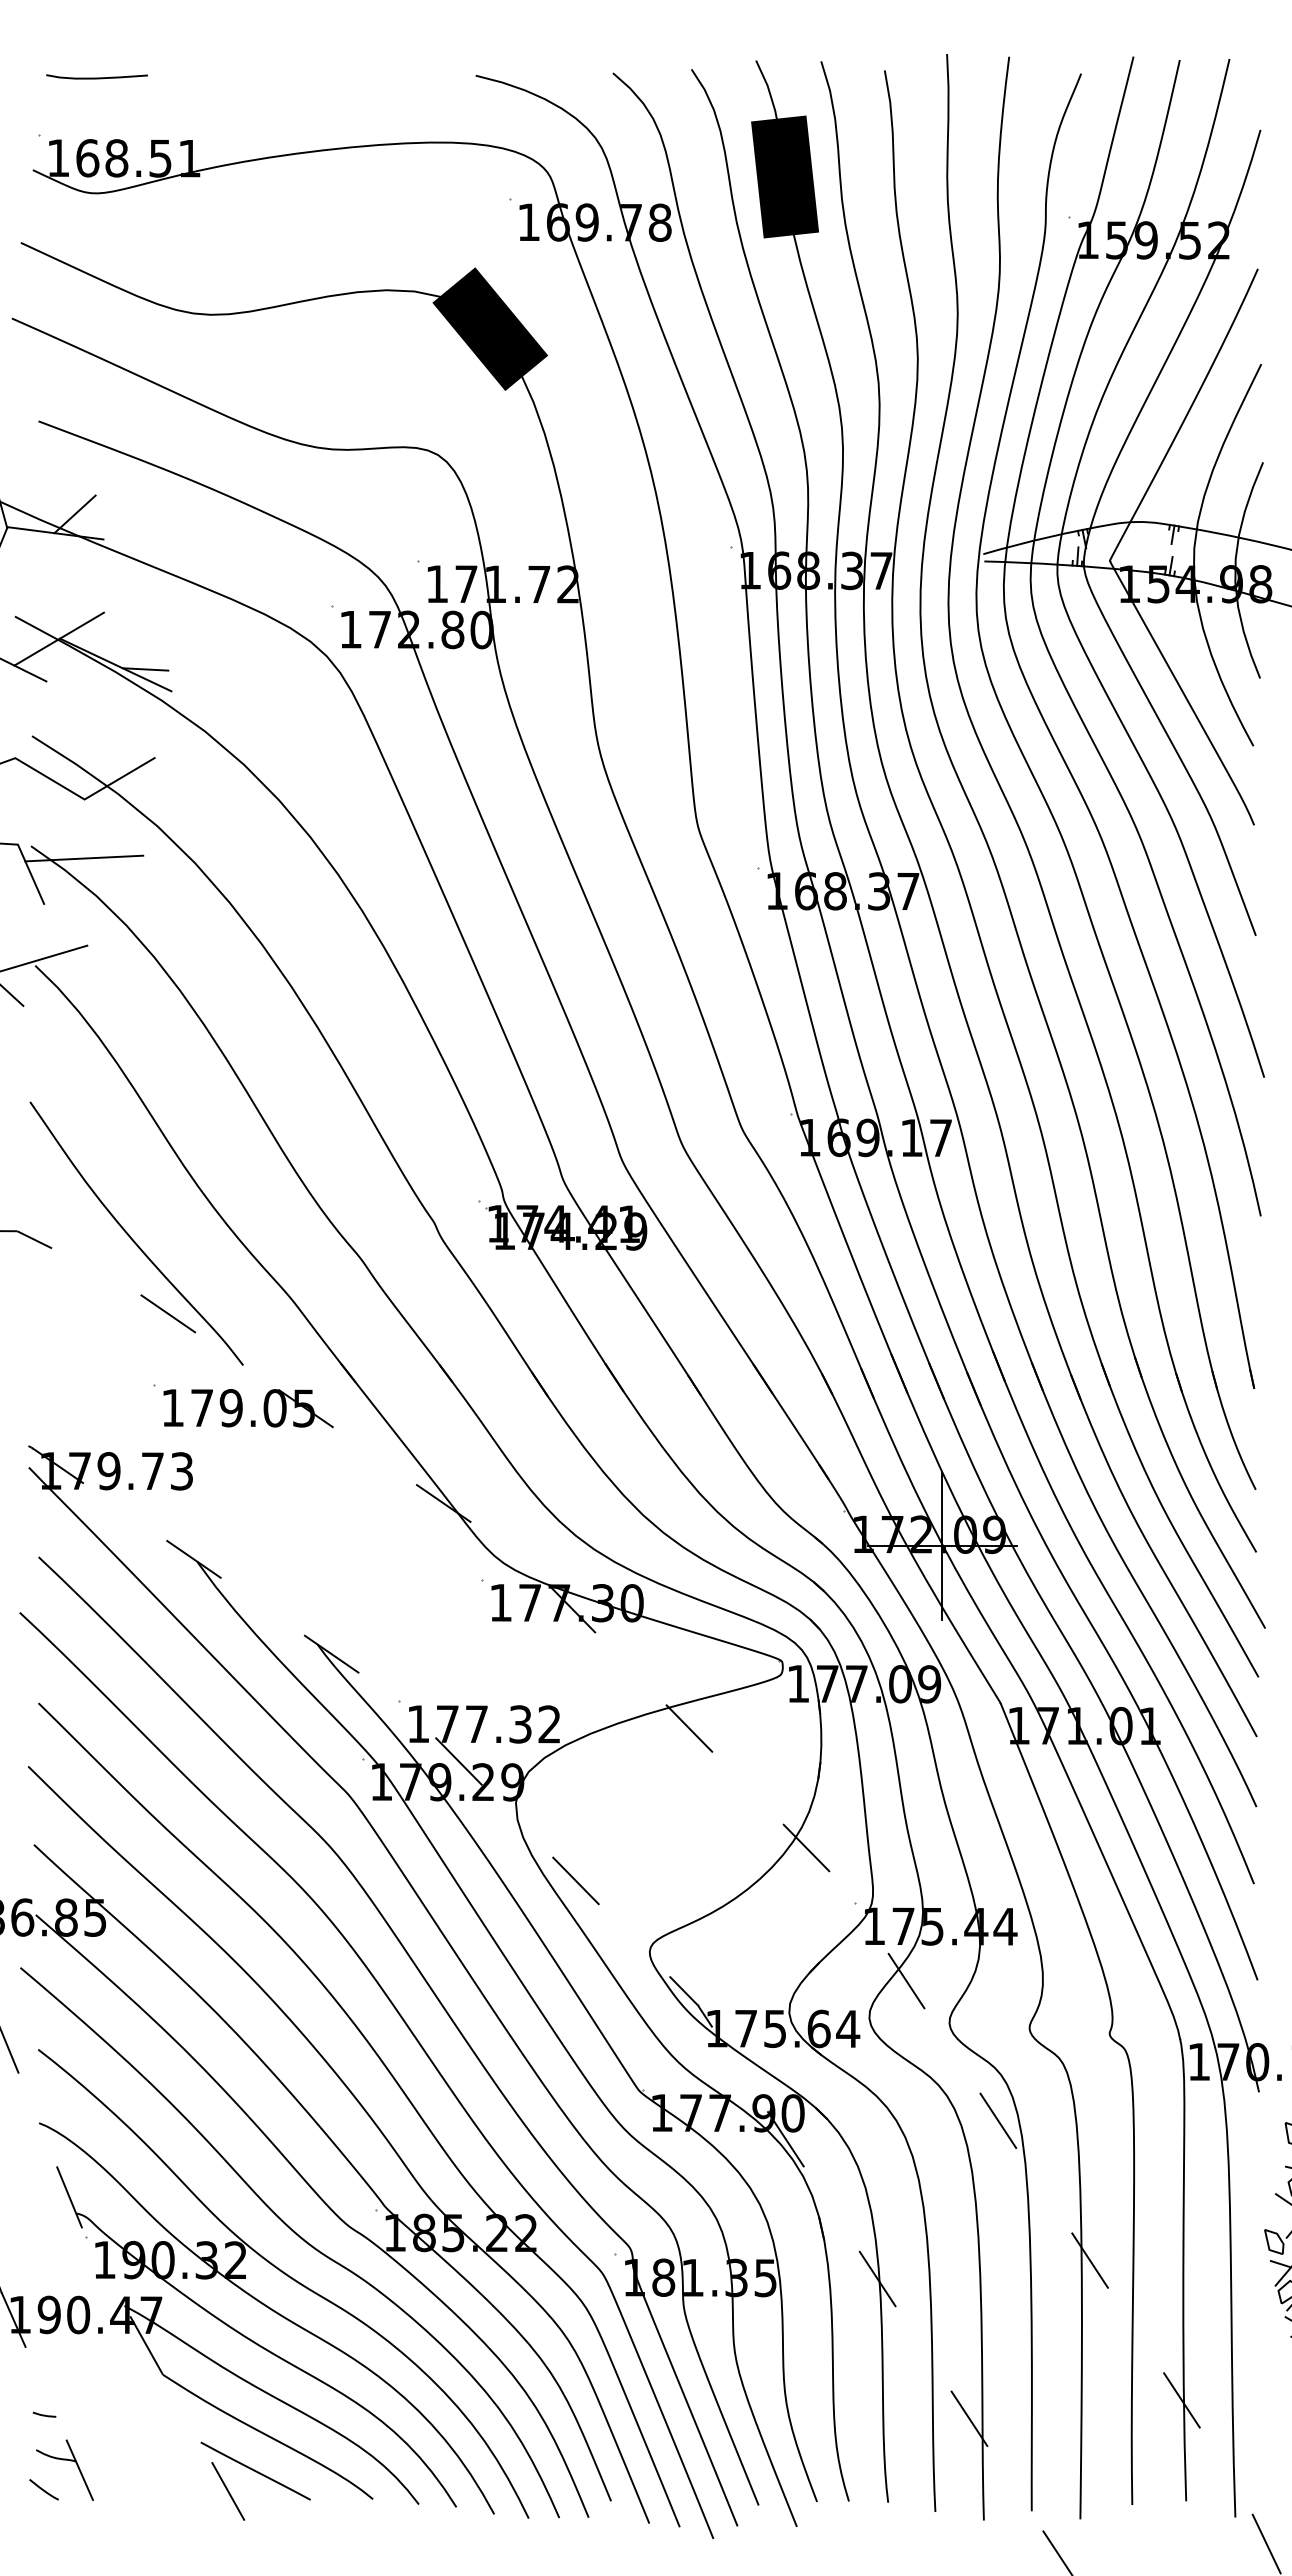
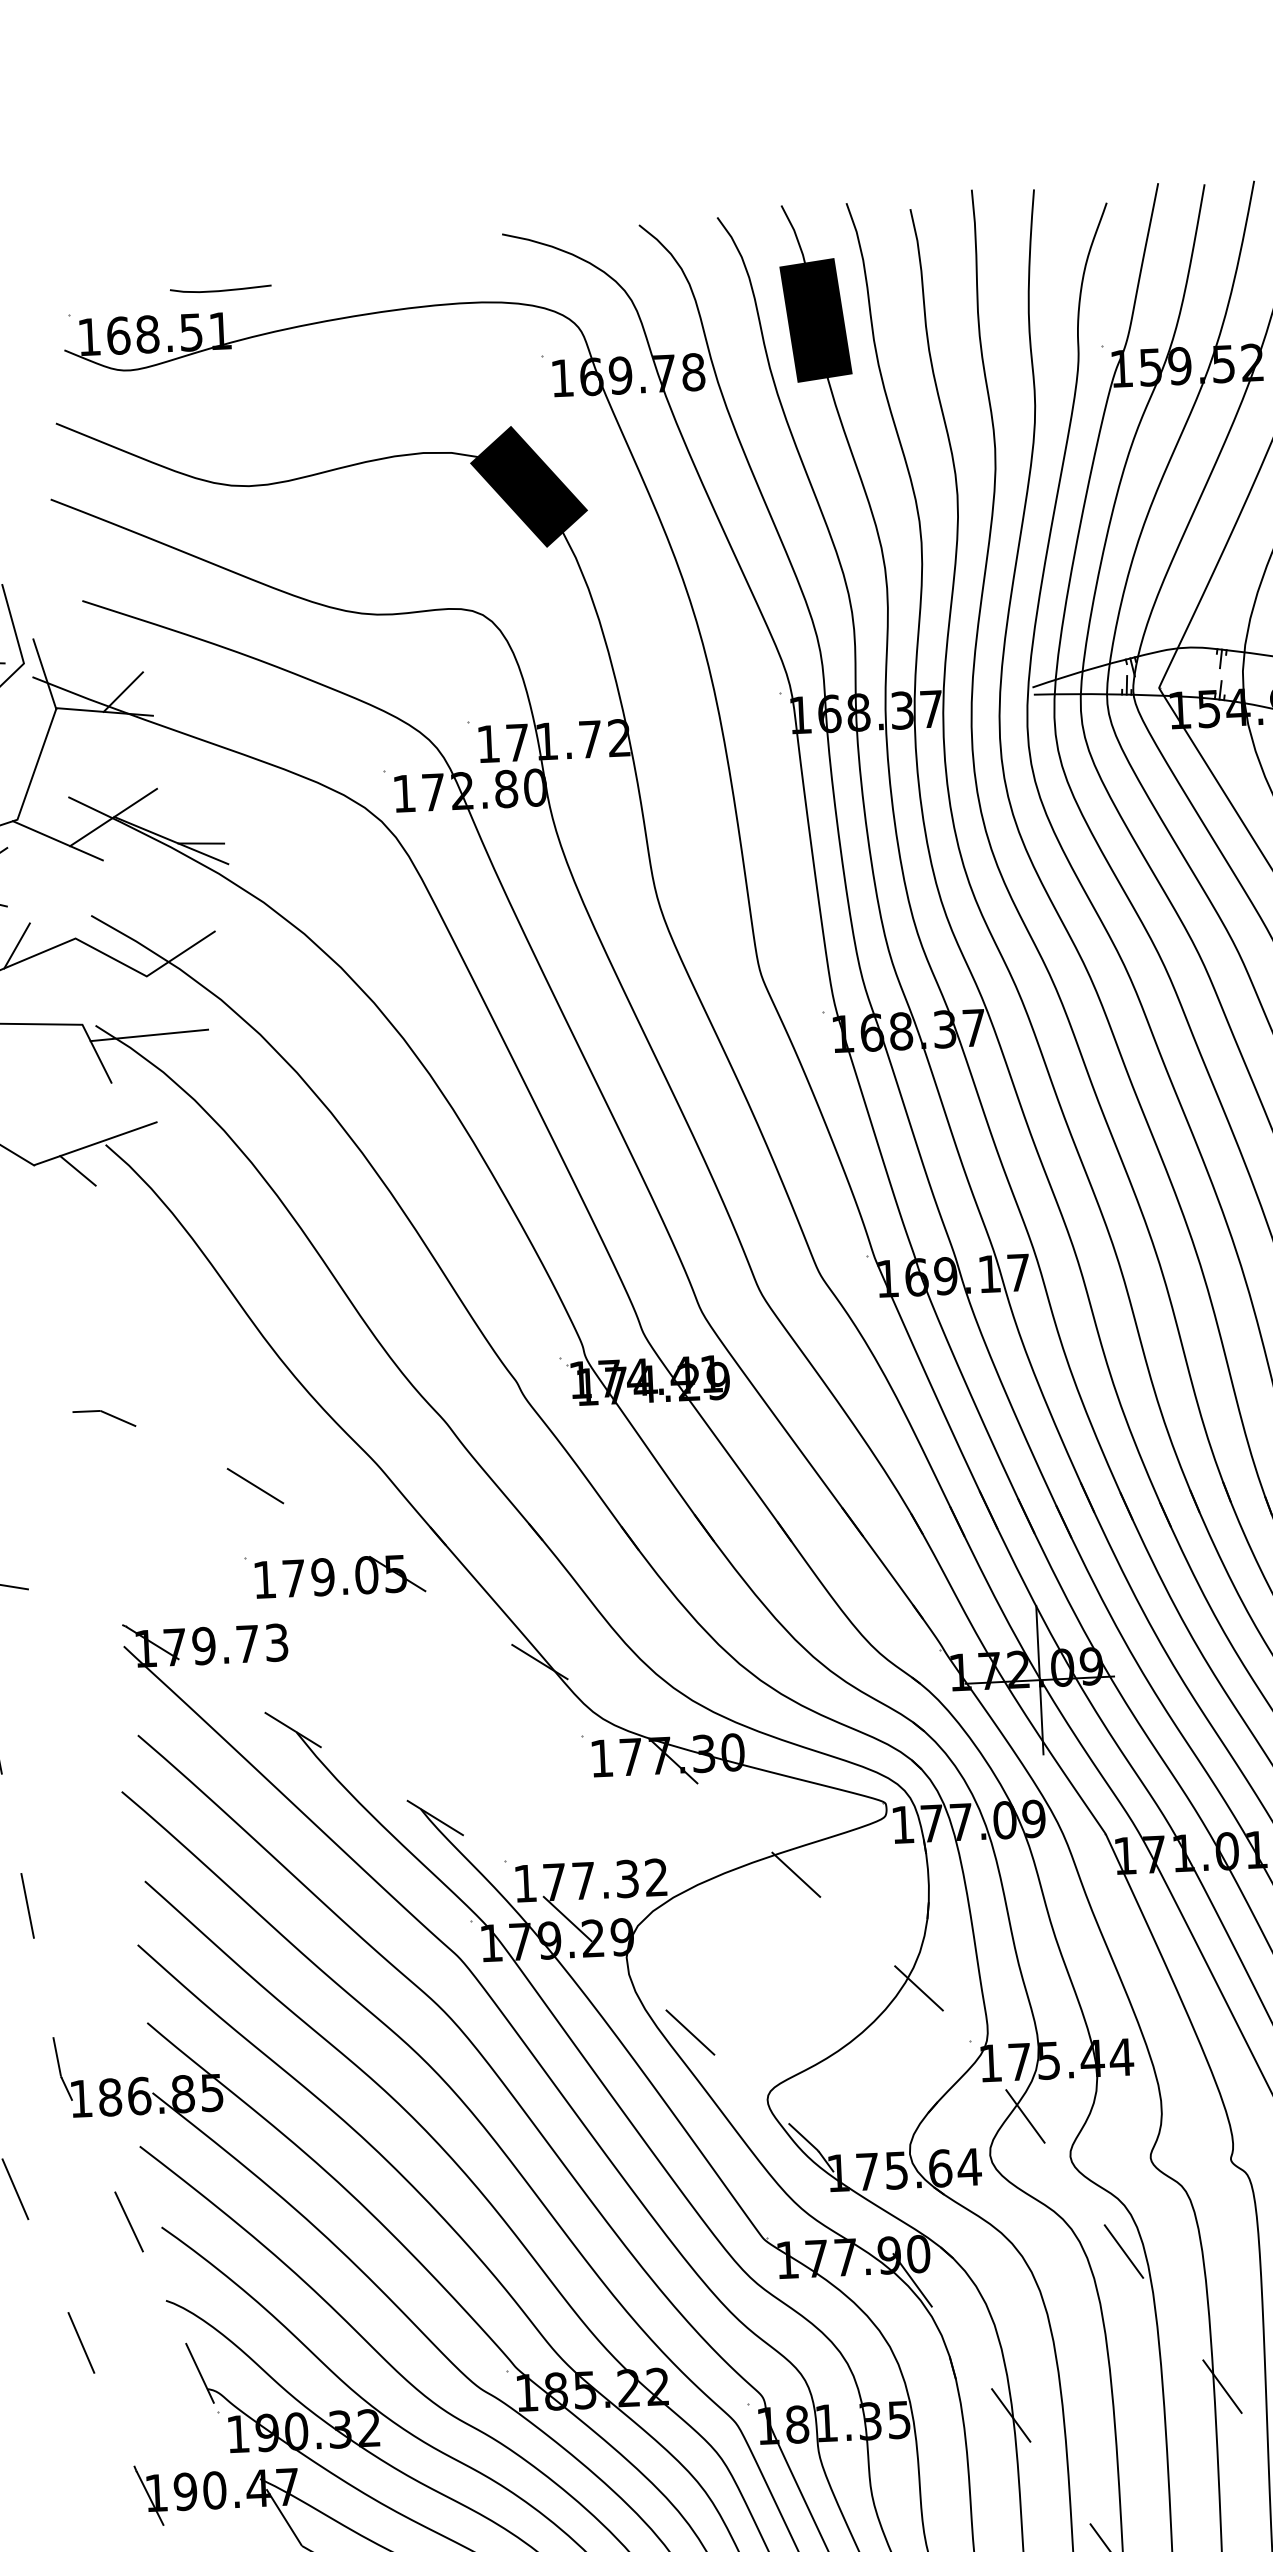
curve: (96, 77) -> (220, 290), moved
curve: (130, 1235) -> (213, 1409), removed

